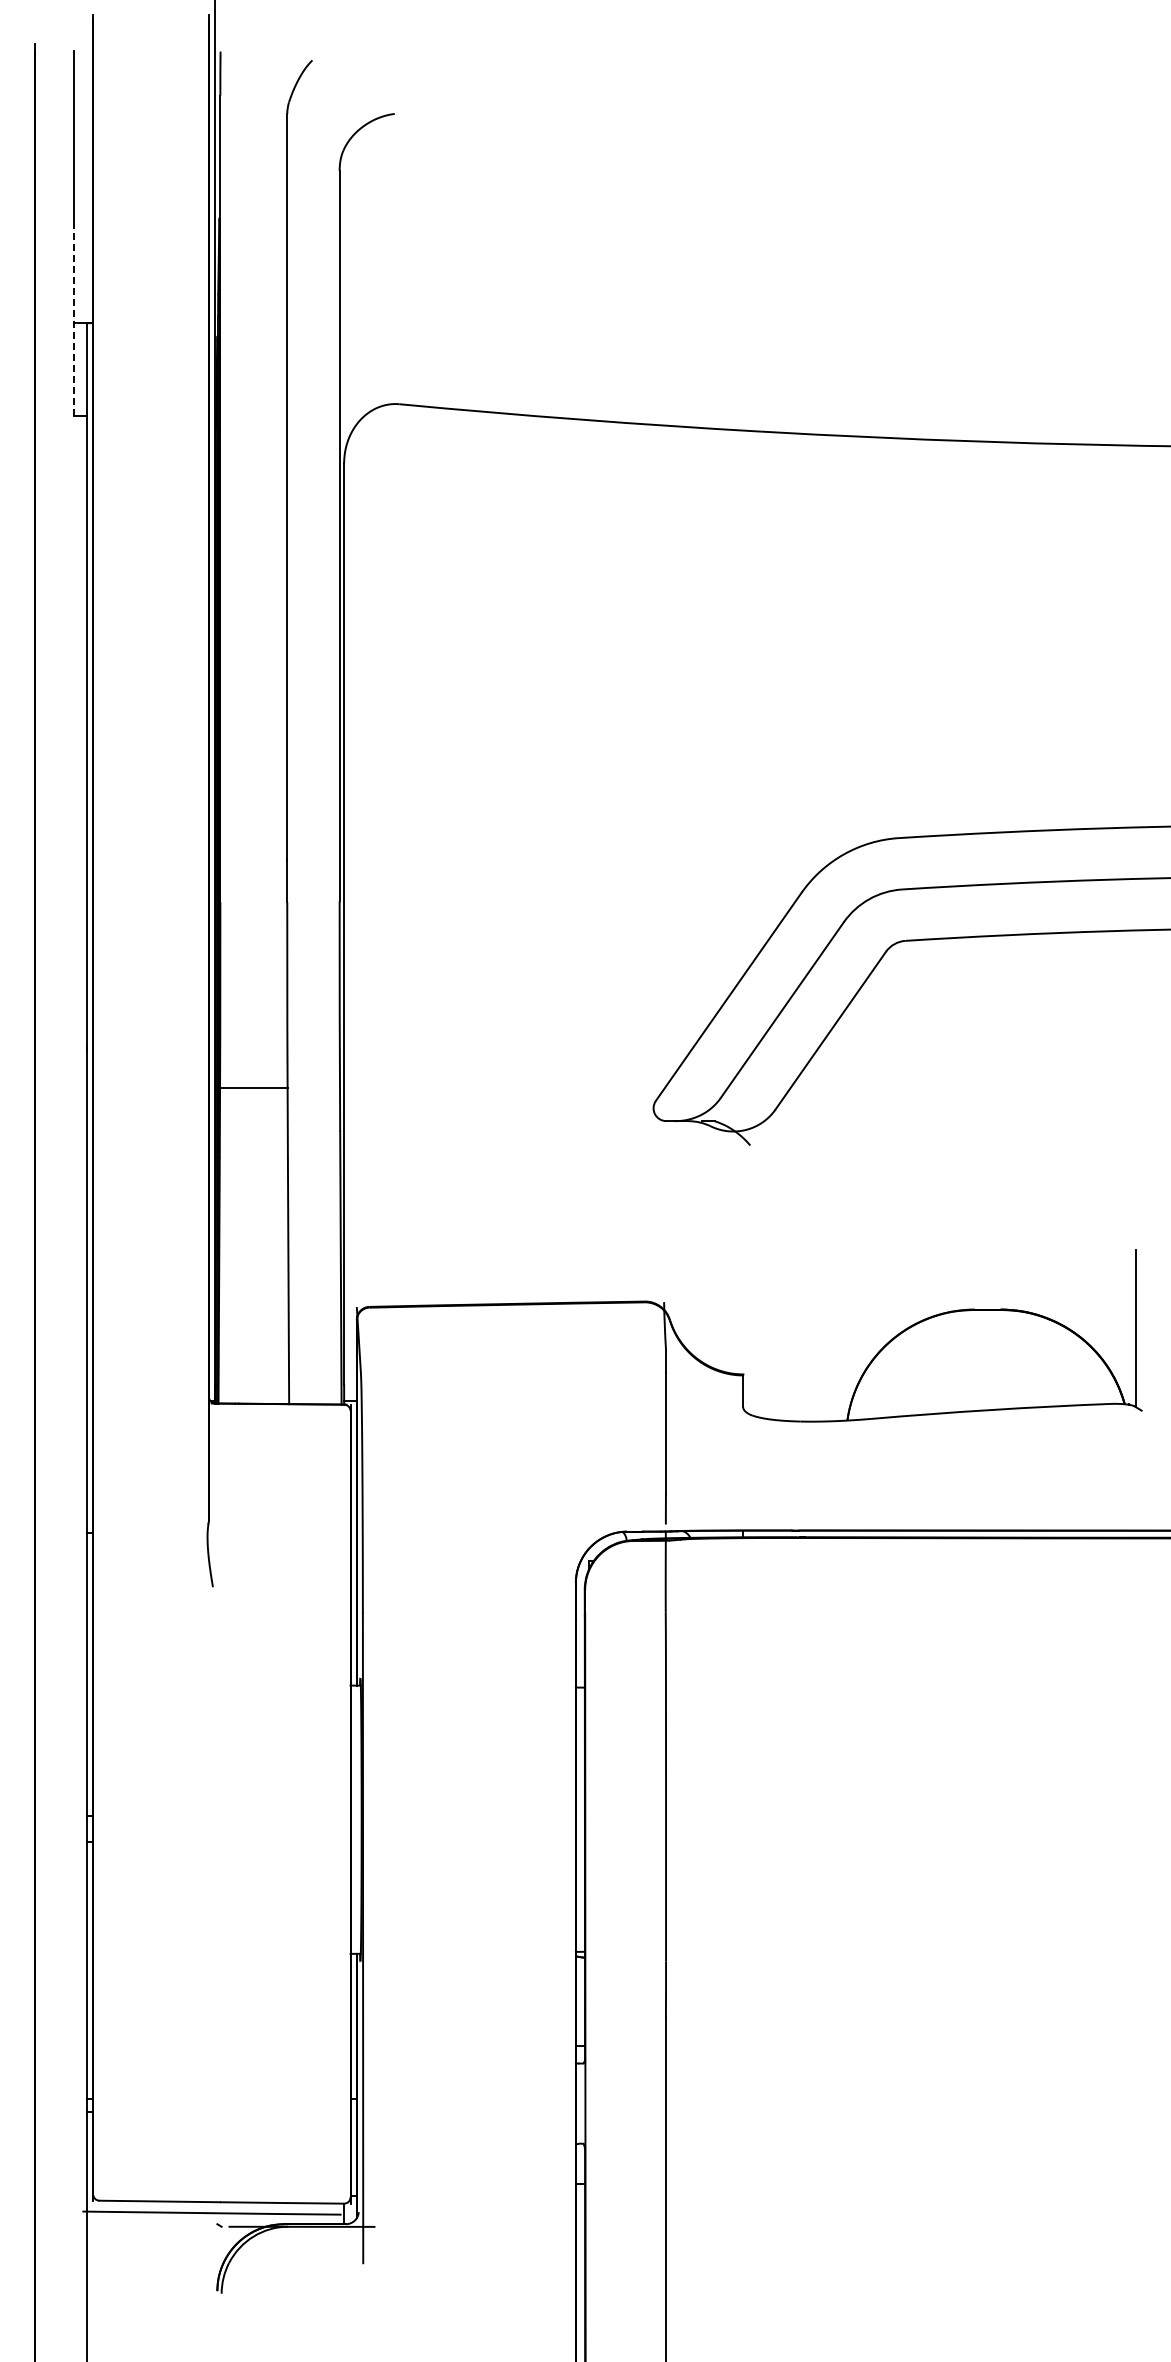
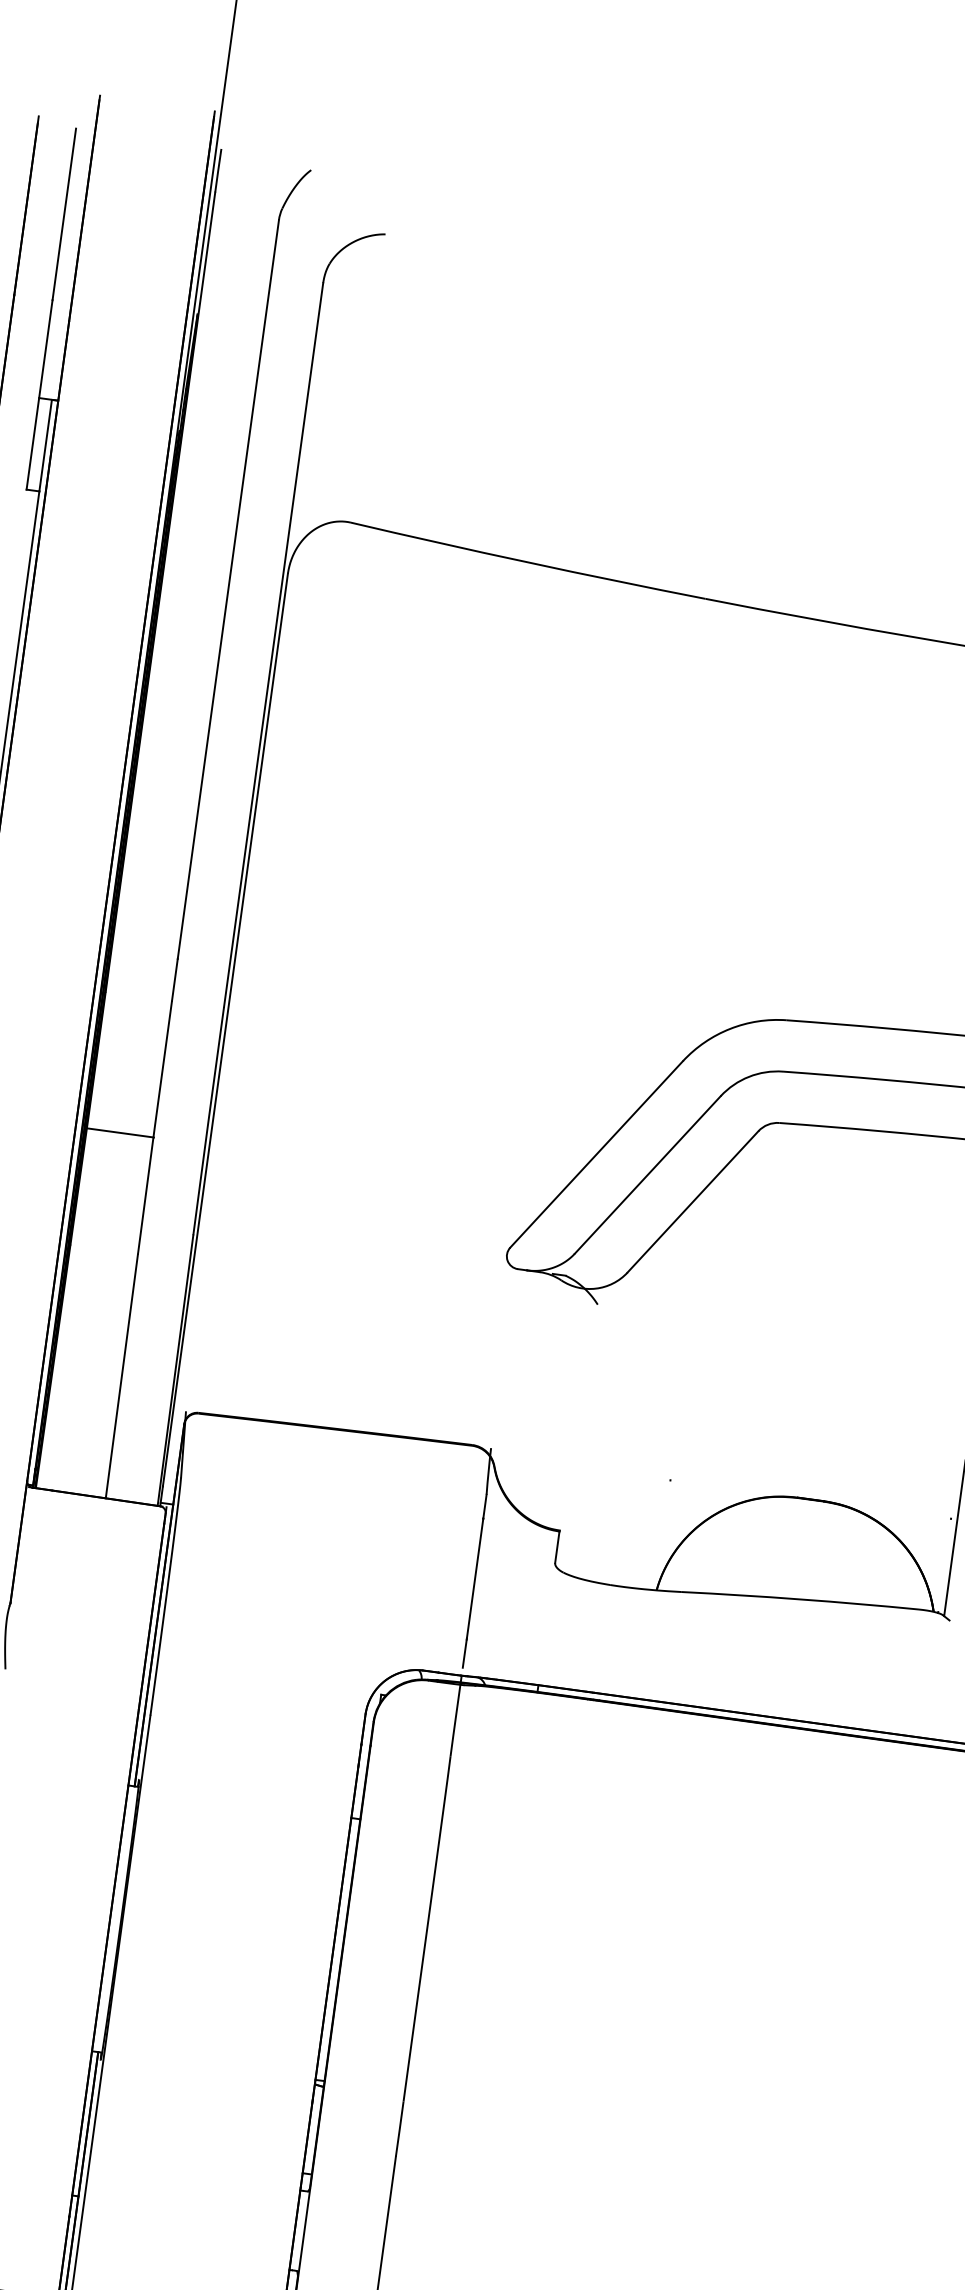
line: (73, 319) -> (39, 394), dashed -> solid
line: (253, 1088) -> (119, 1133), moved

